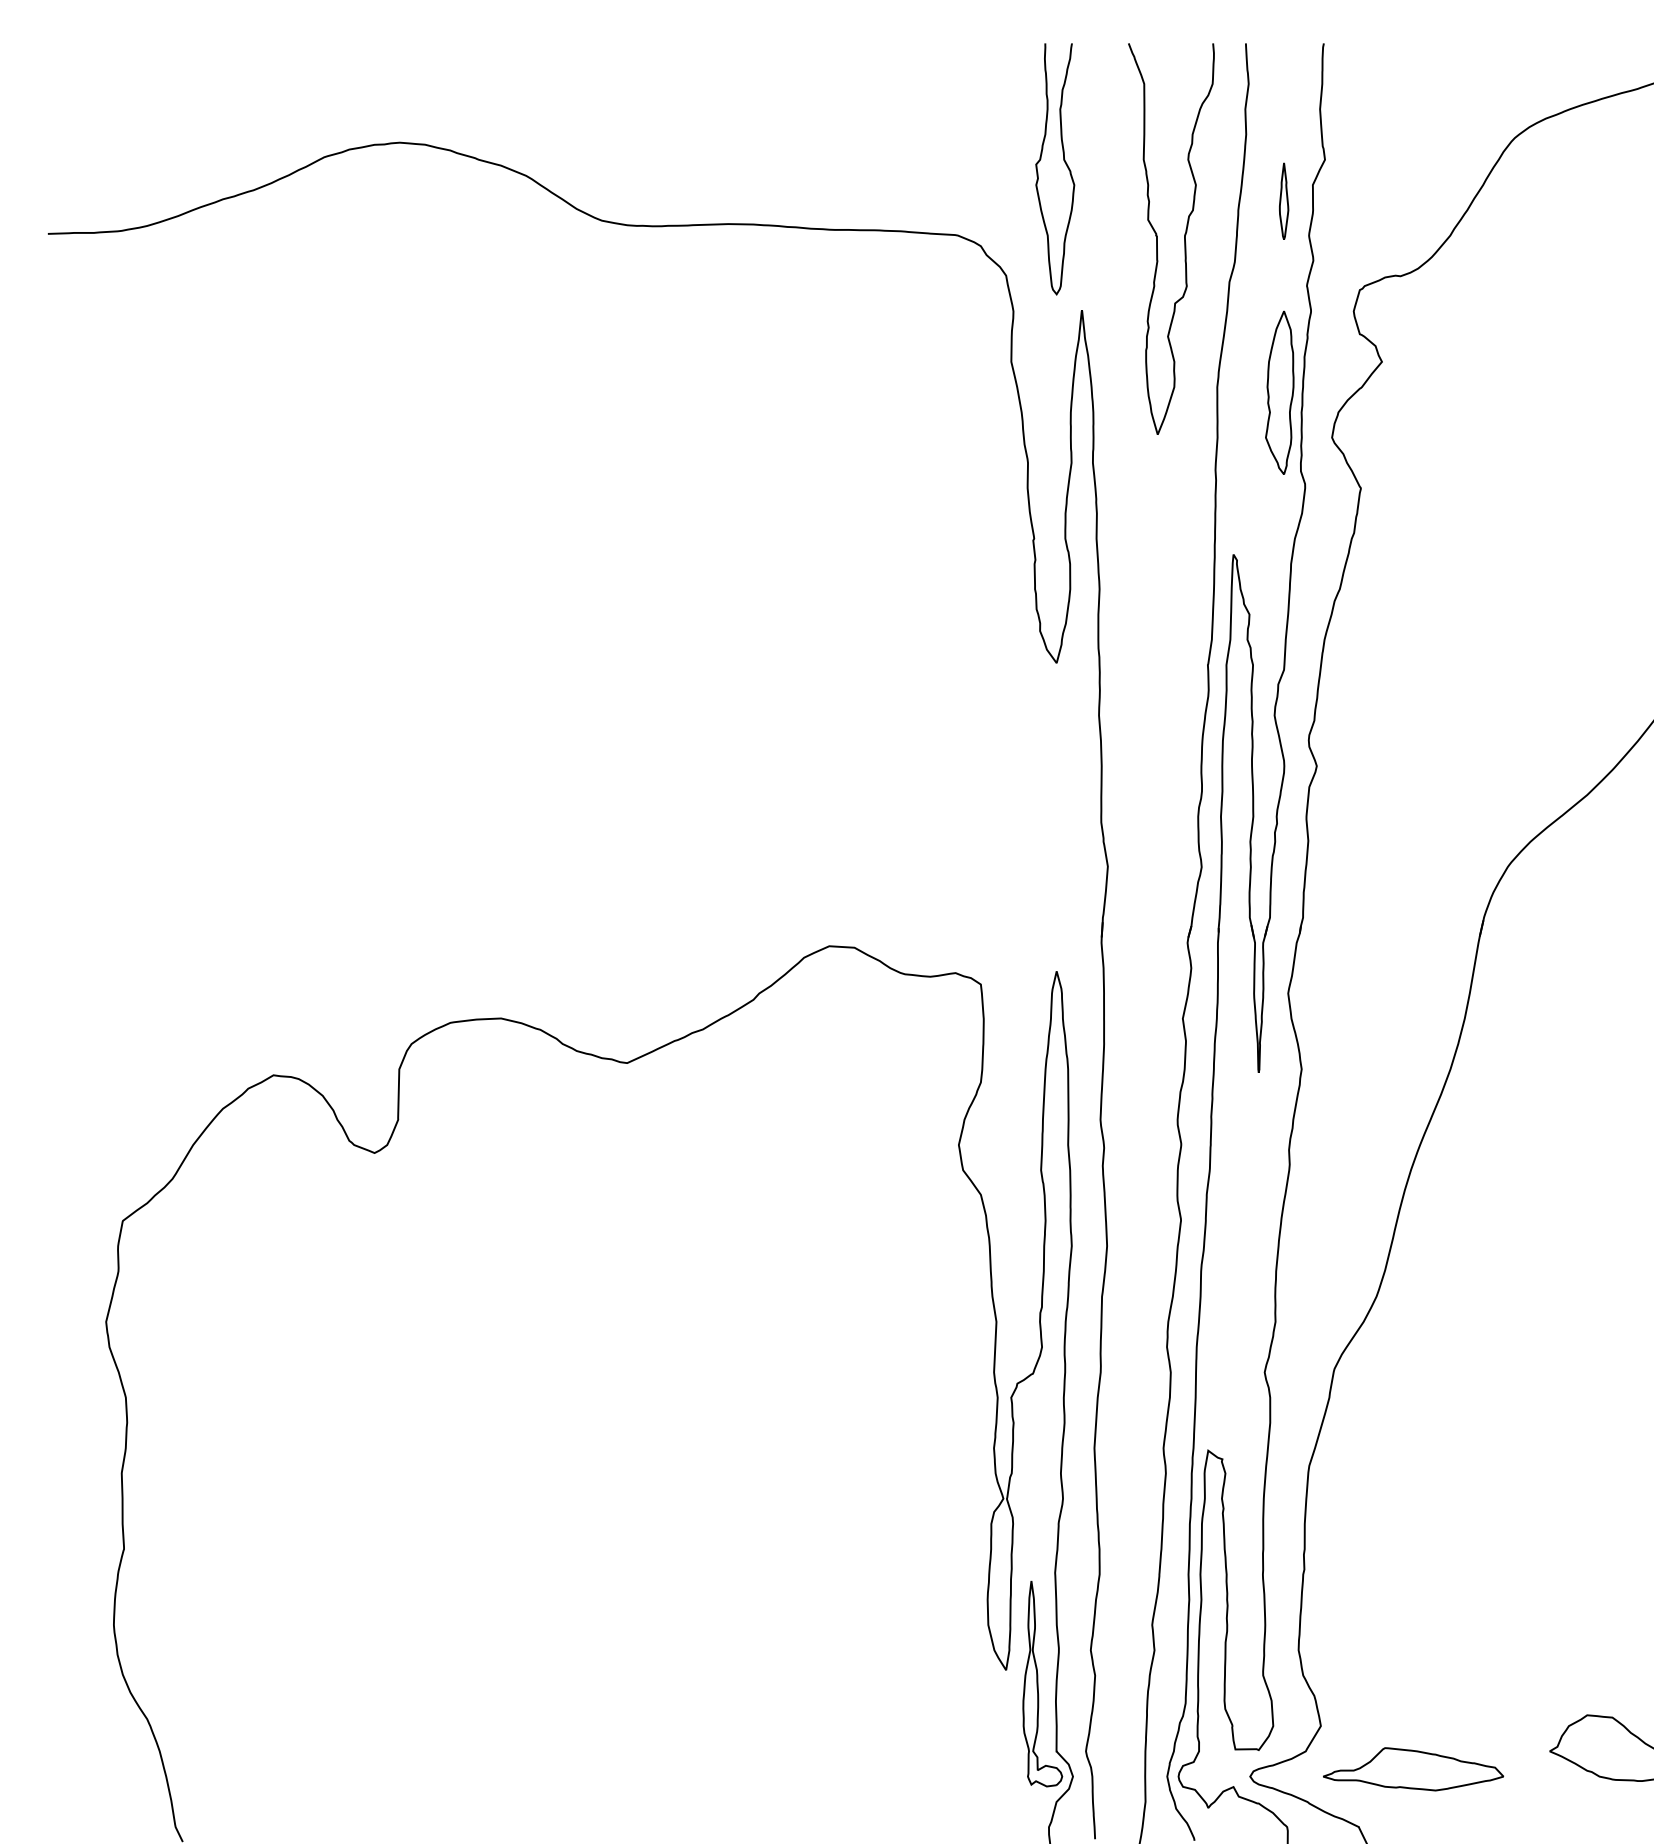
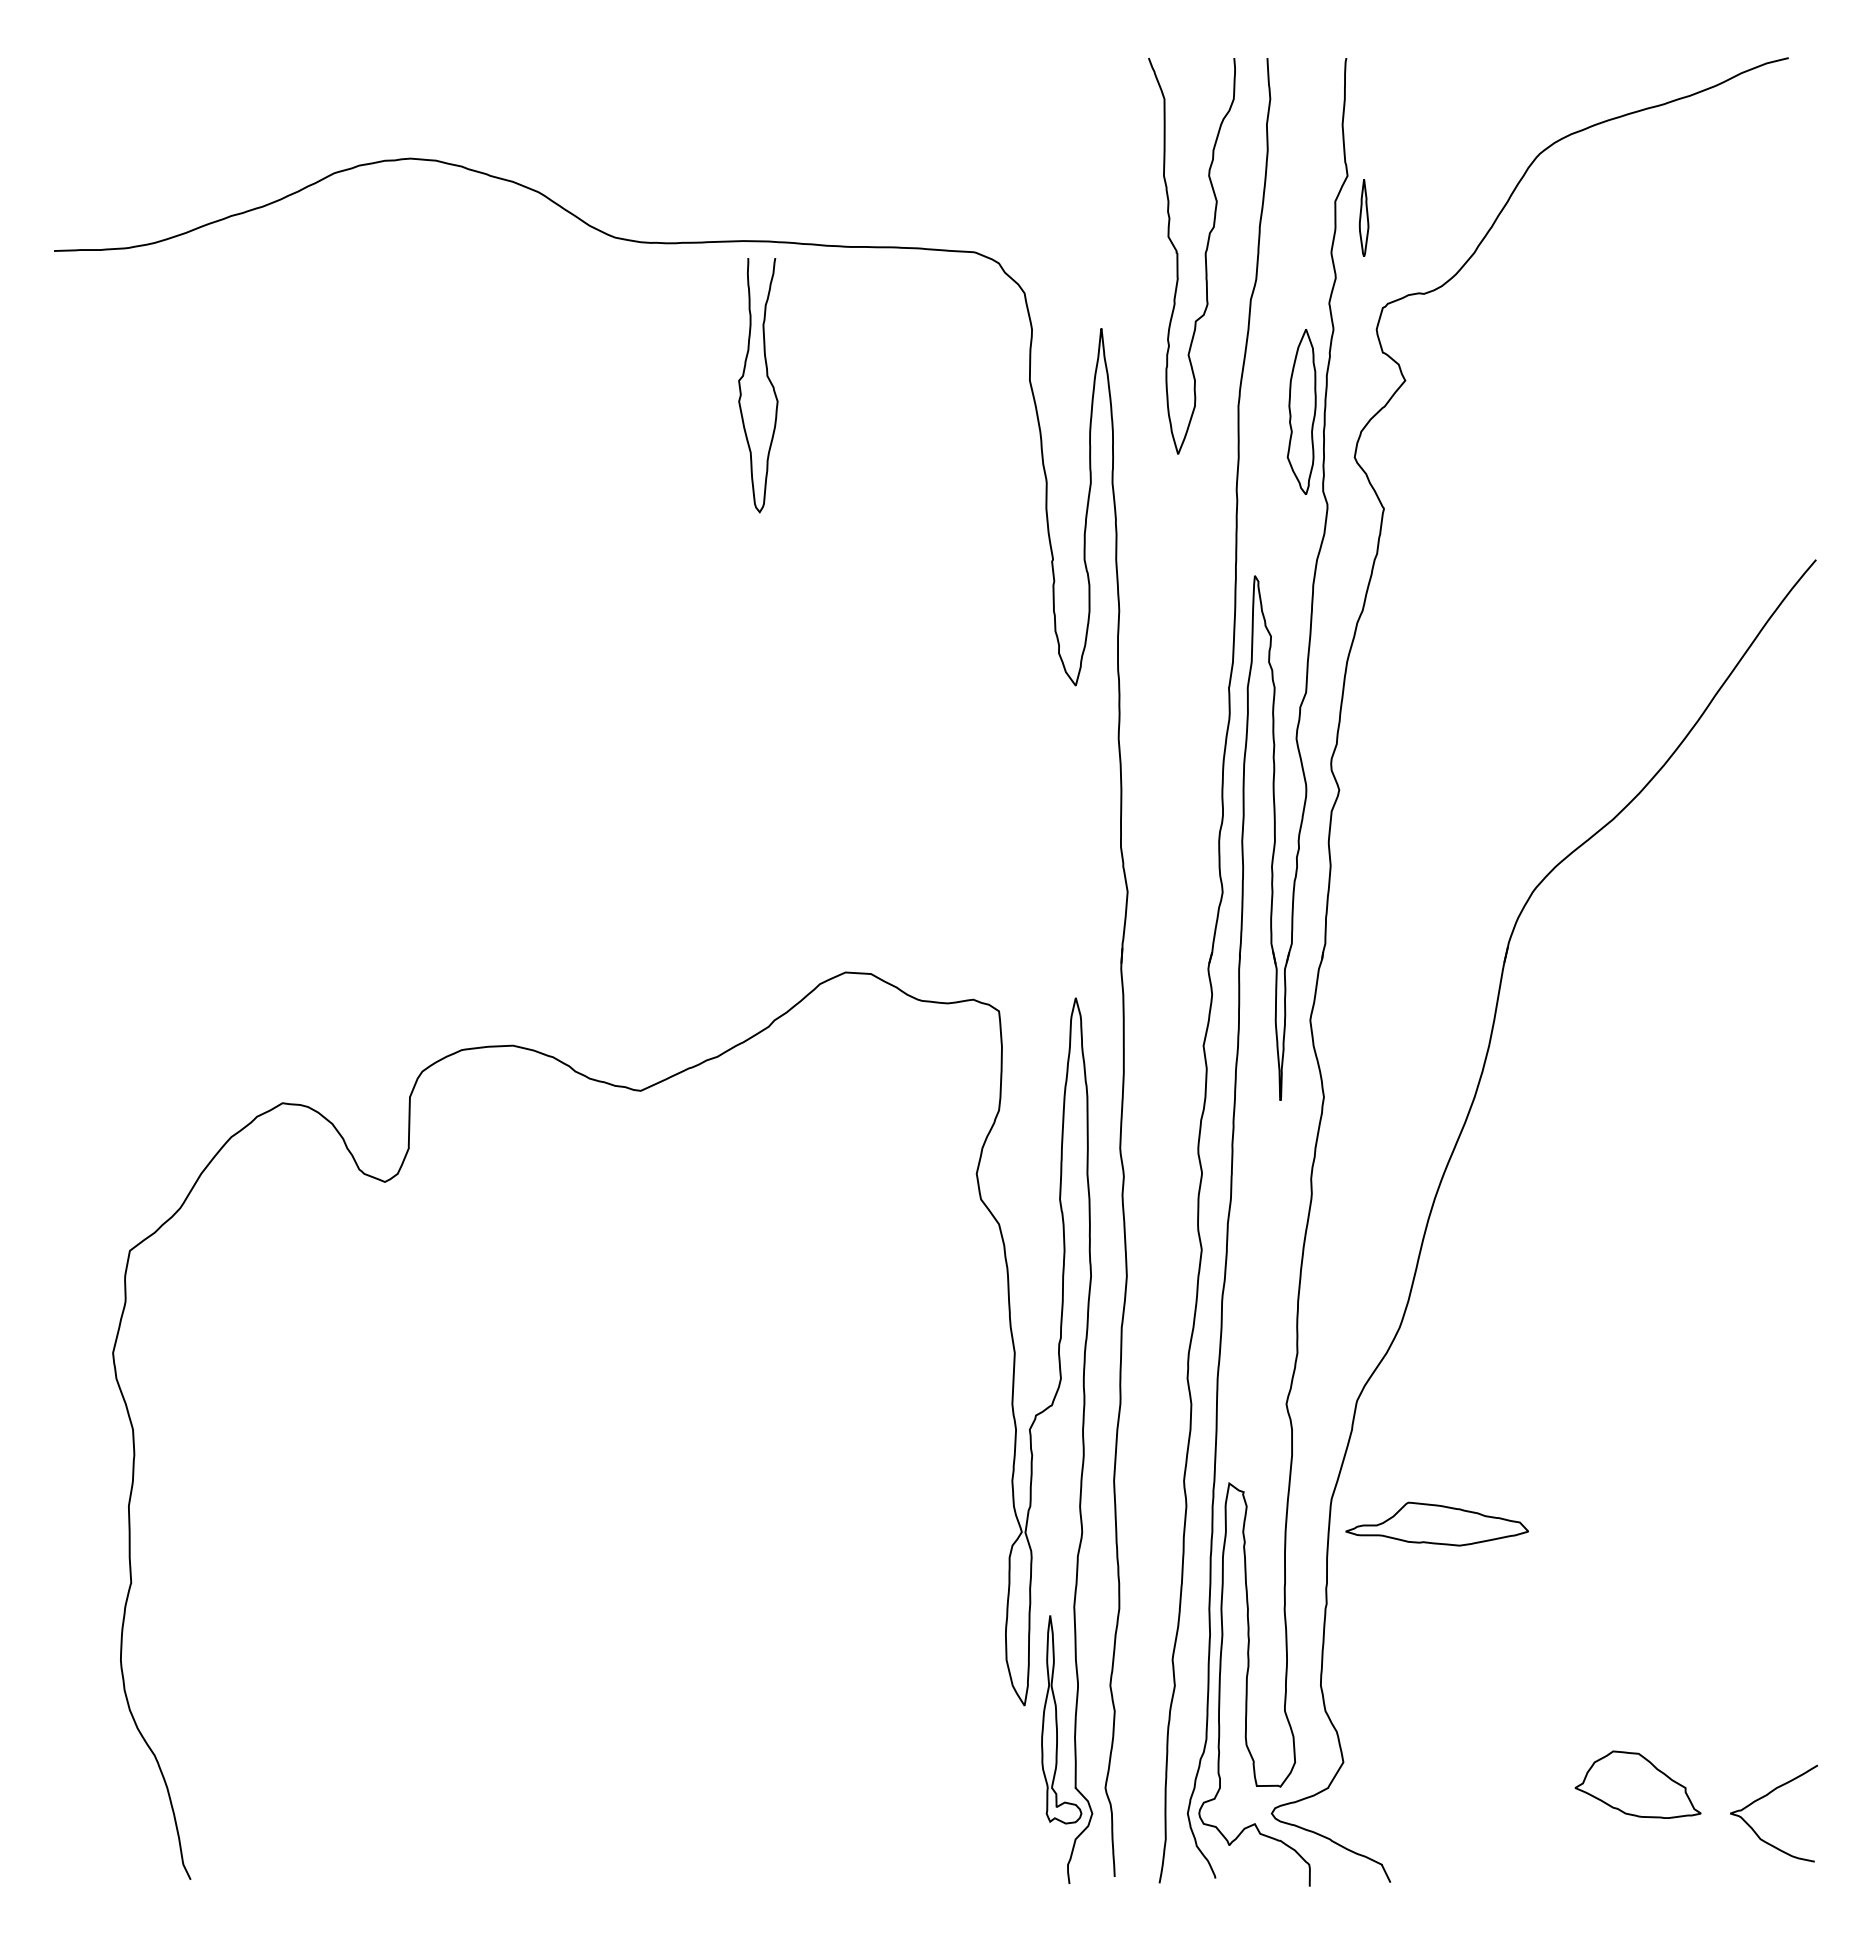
curve: (1065, 164) -> (768, 380), moved
part: (1284, 200) -> (1364, 217), moved
part: (1412, 1768) -> (1436, 1523), moved

